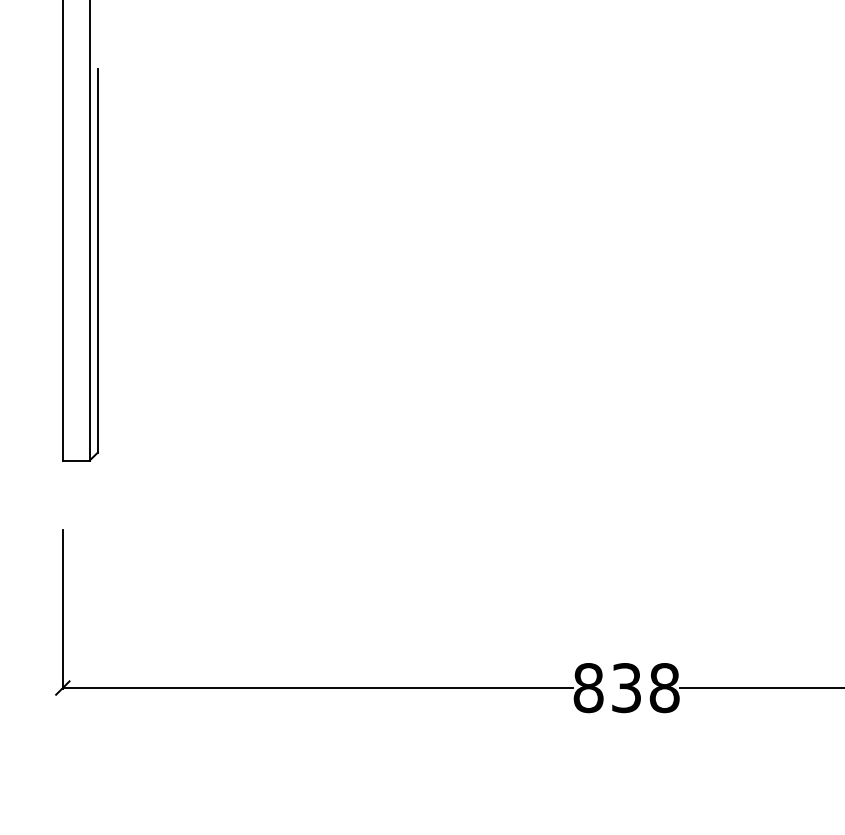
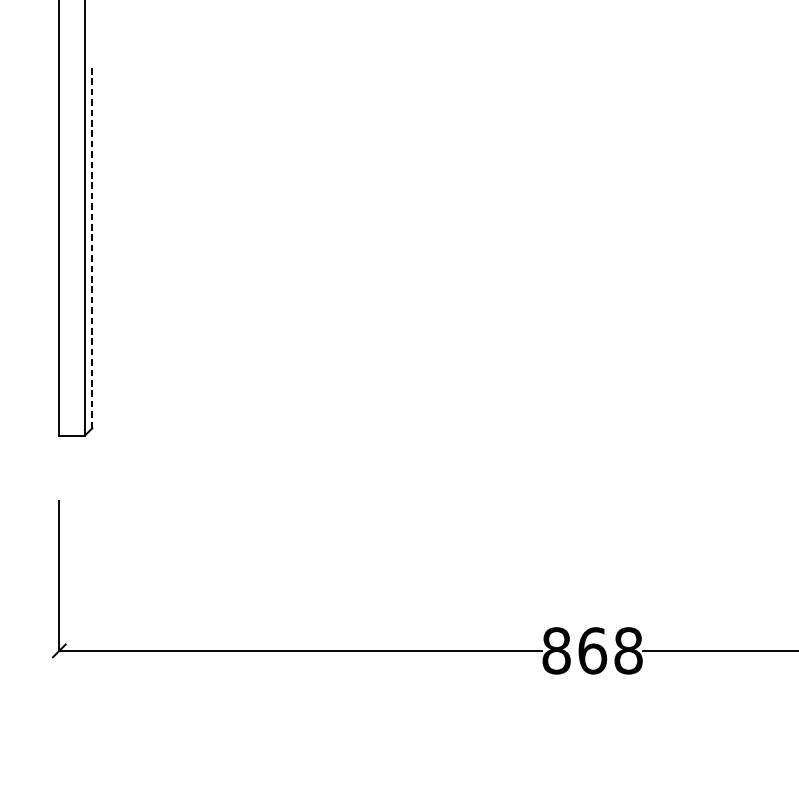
line: (97, 260) -> (92, 246), solid -> dashed
text: (626, 688) -> (592, 651), 838 -> 868

